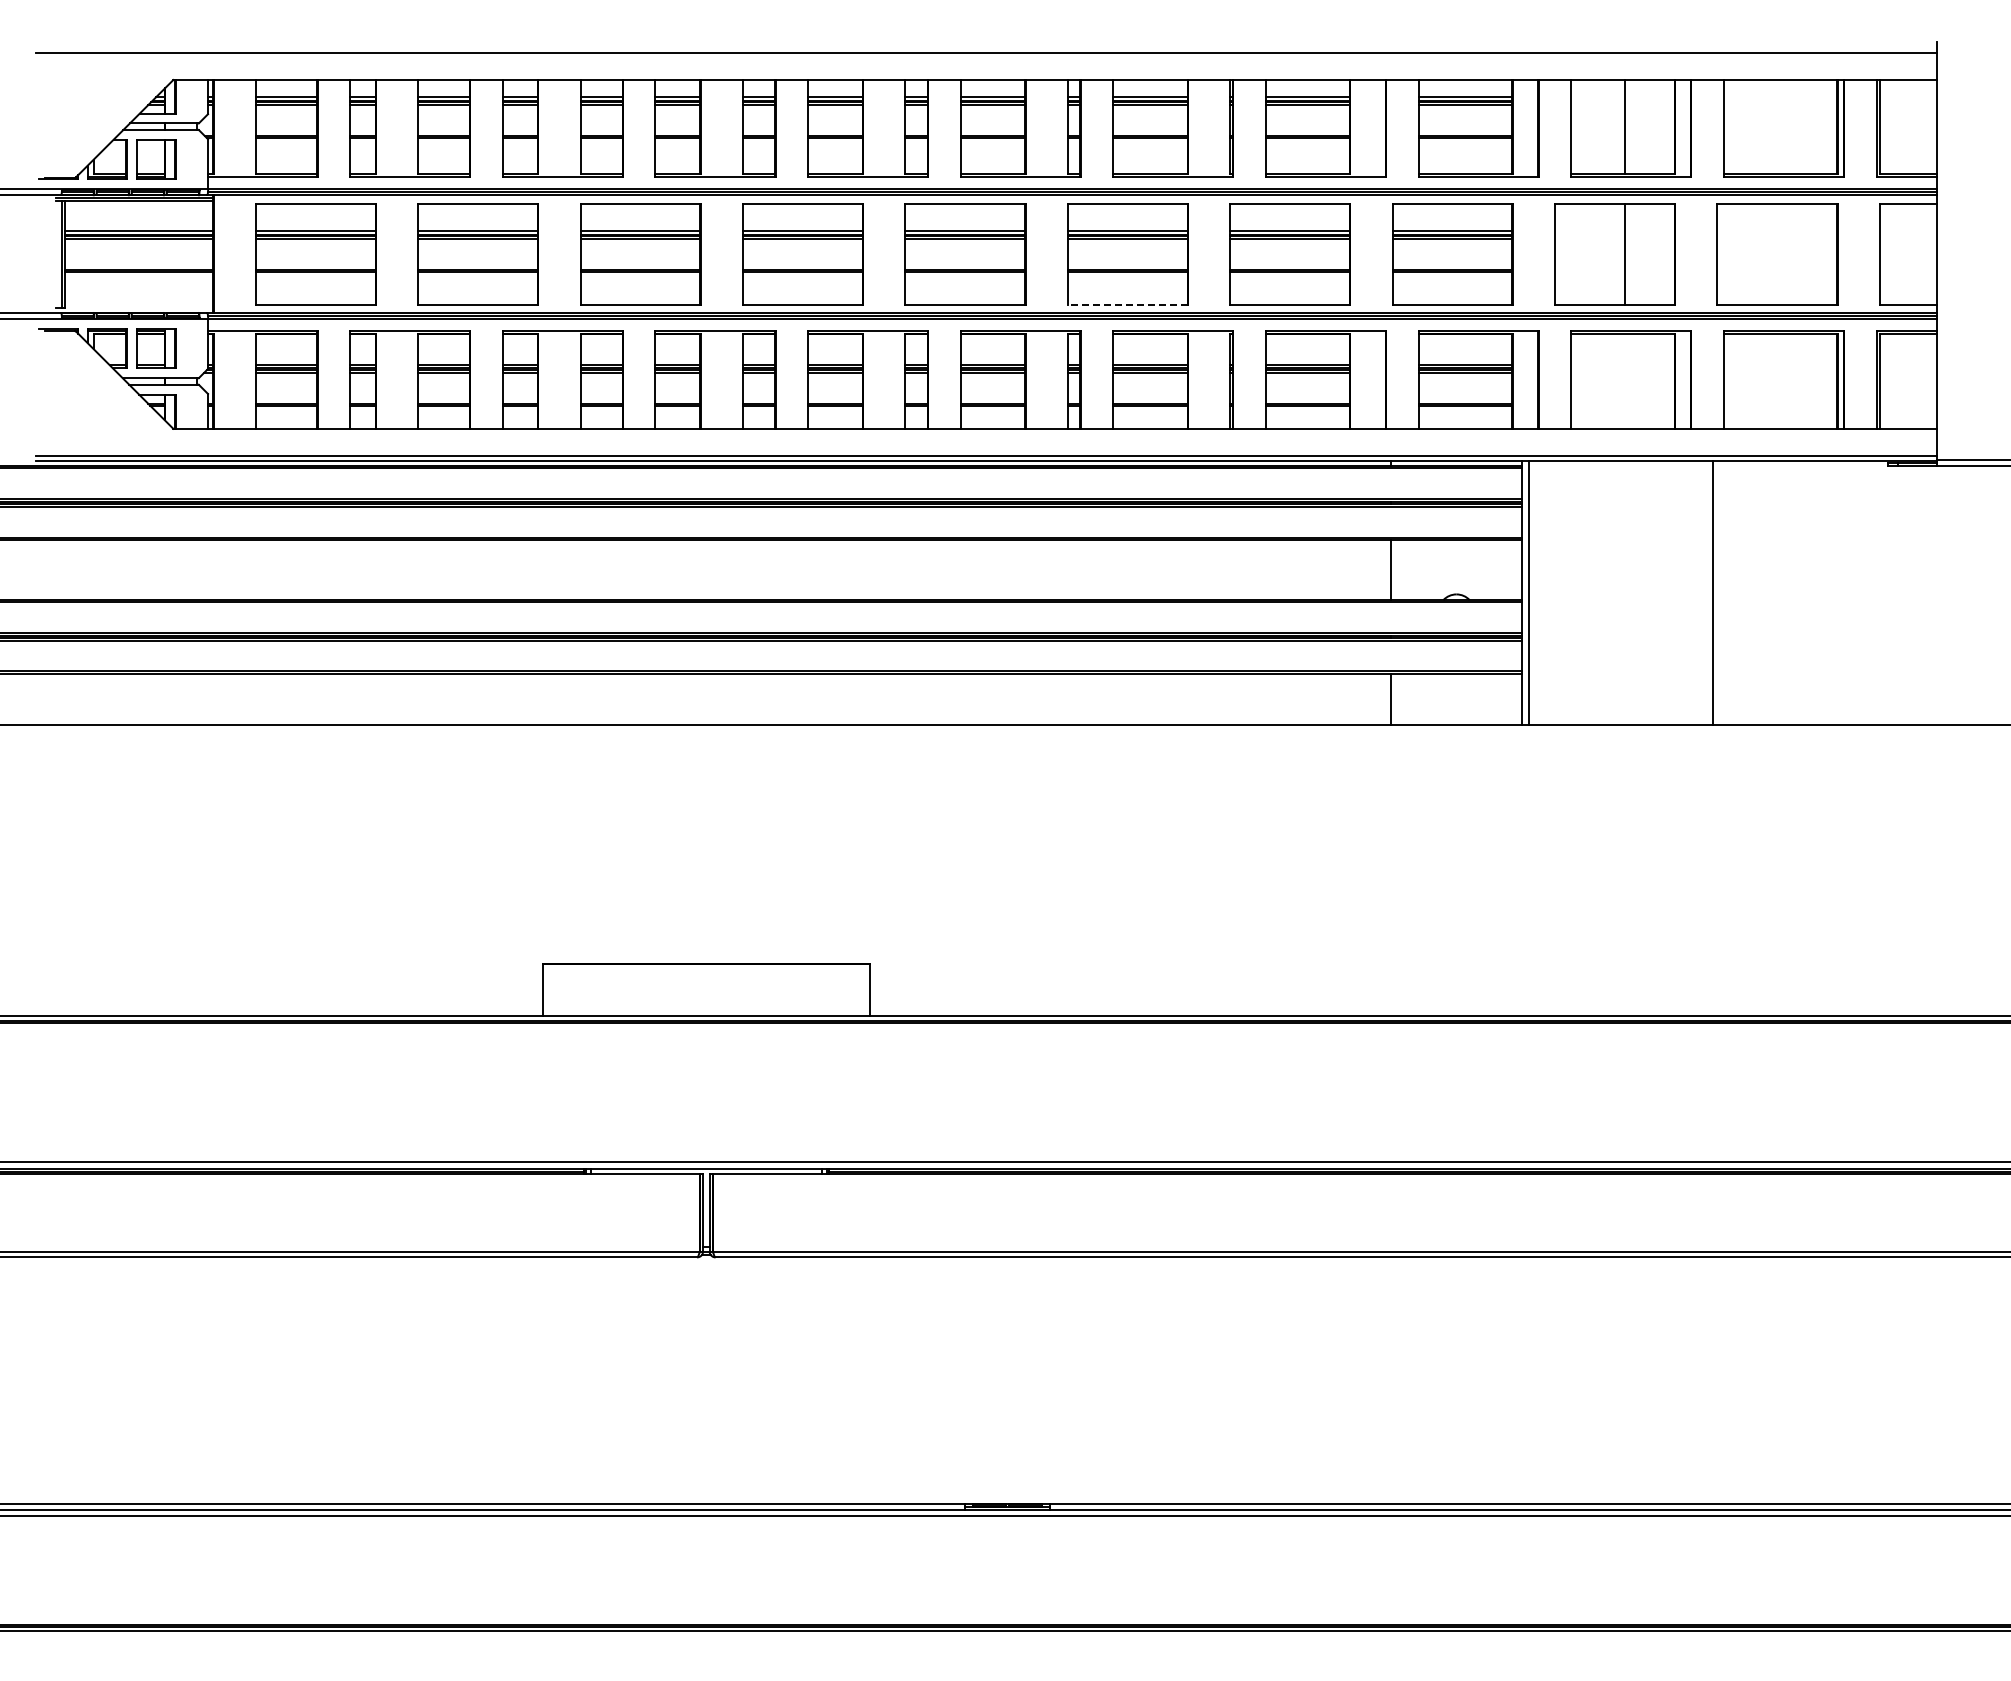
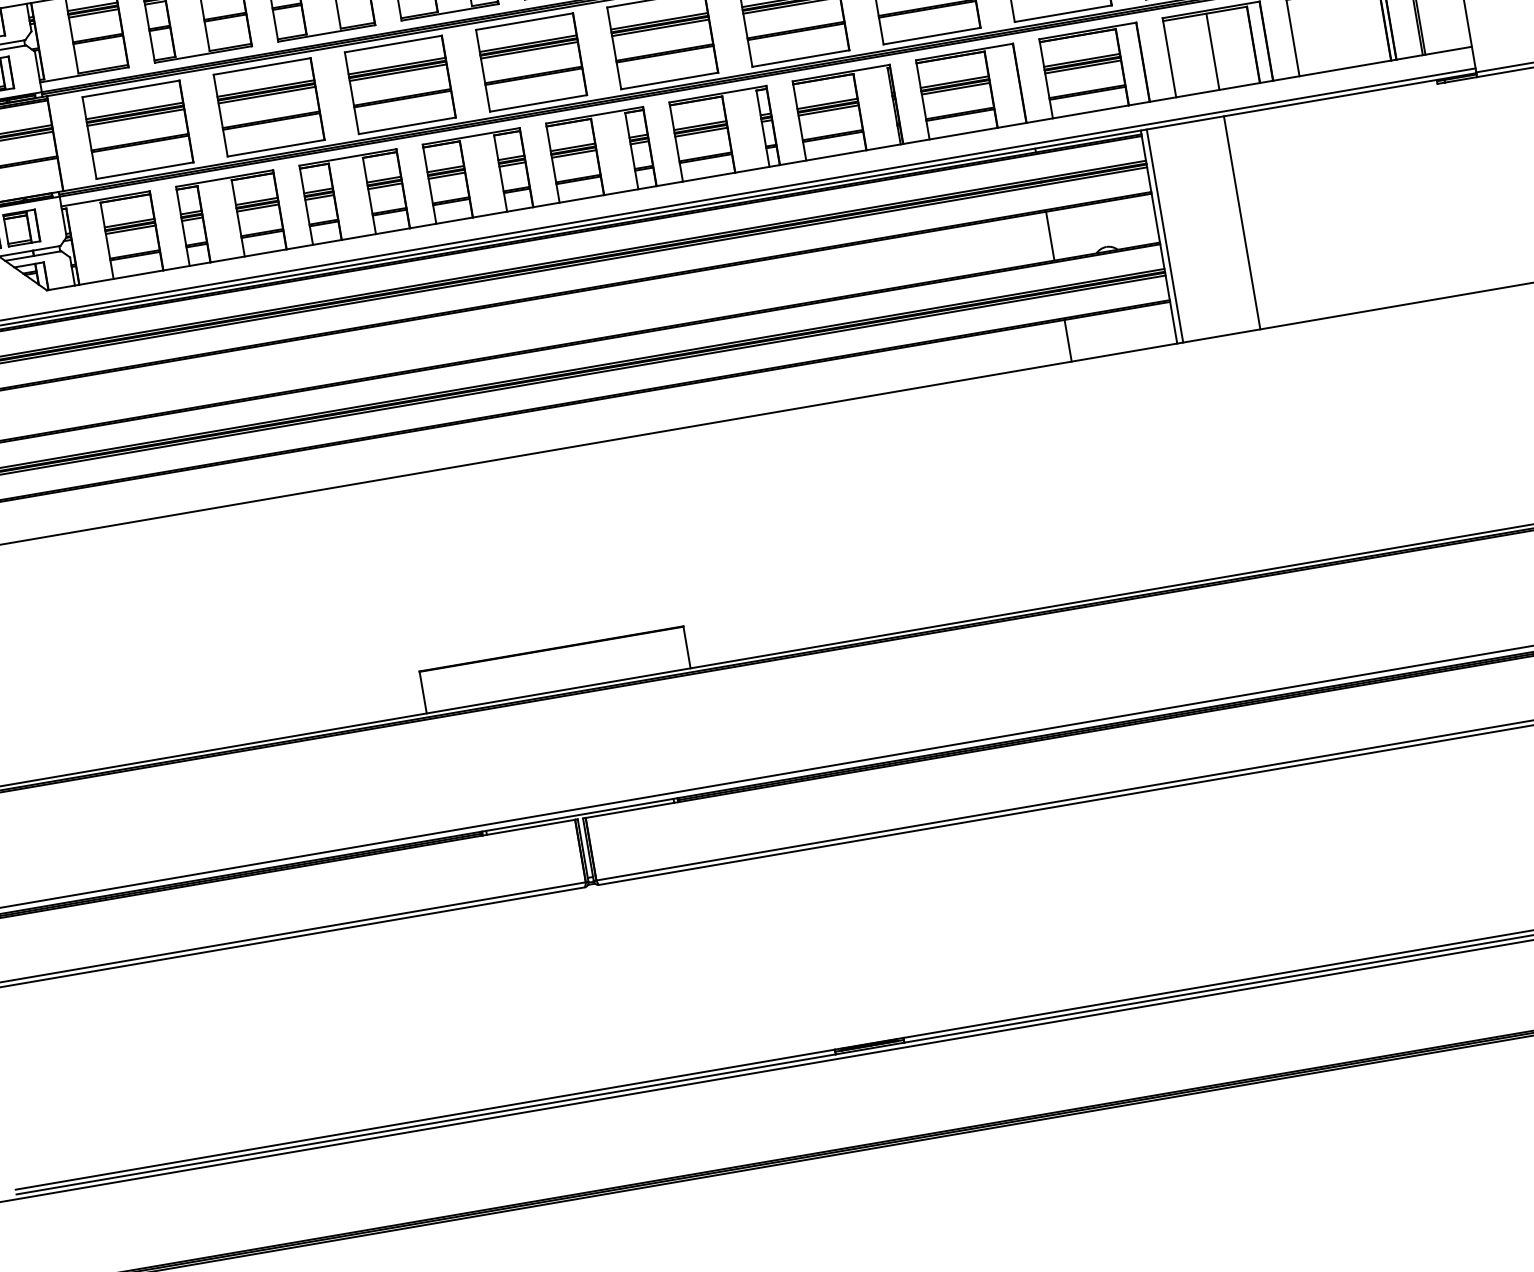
line: (1127, 305) -> (800, 58), dashed -> solid
line: (1624, 381) -> (1212, 51), added
line: (1712, 593) -> (1241, 223), moved

